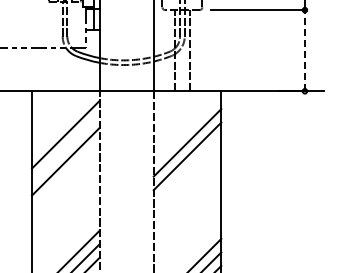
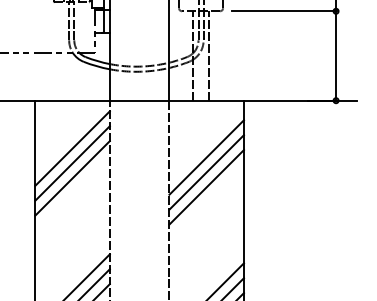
line: (304, 50) -> (335, 55), dashed -> solid
line: (65, 148) -> (72, 163), added
line: (187, 169) -> (206, 186), added

